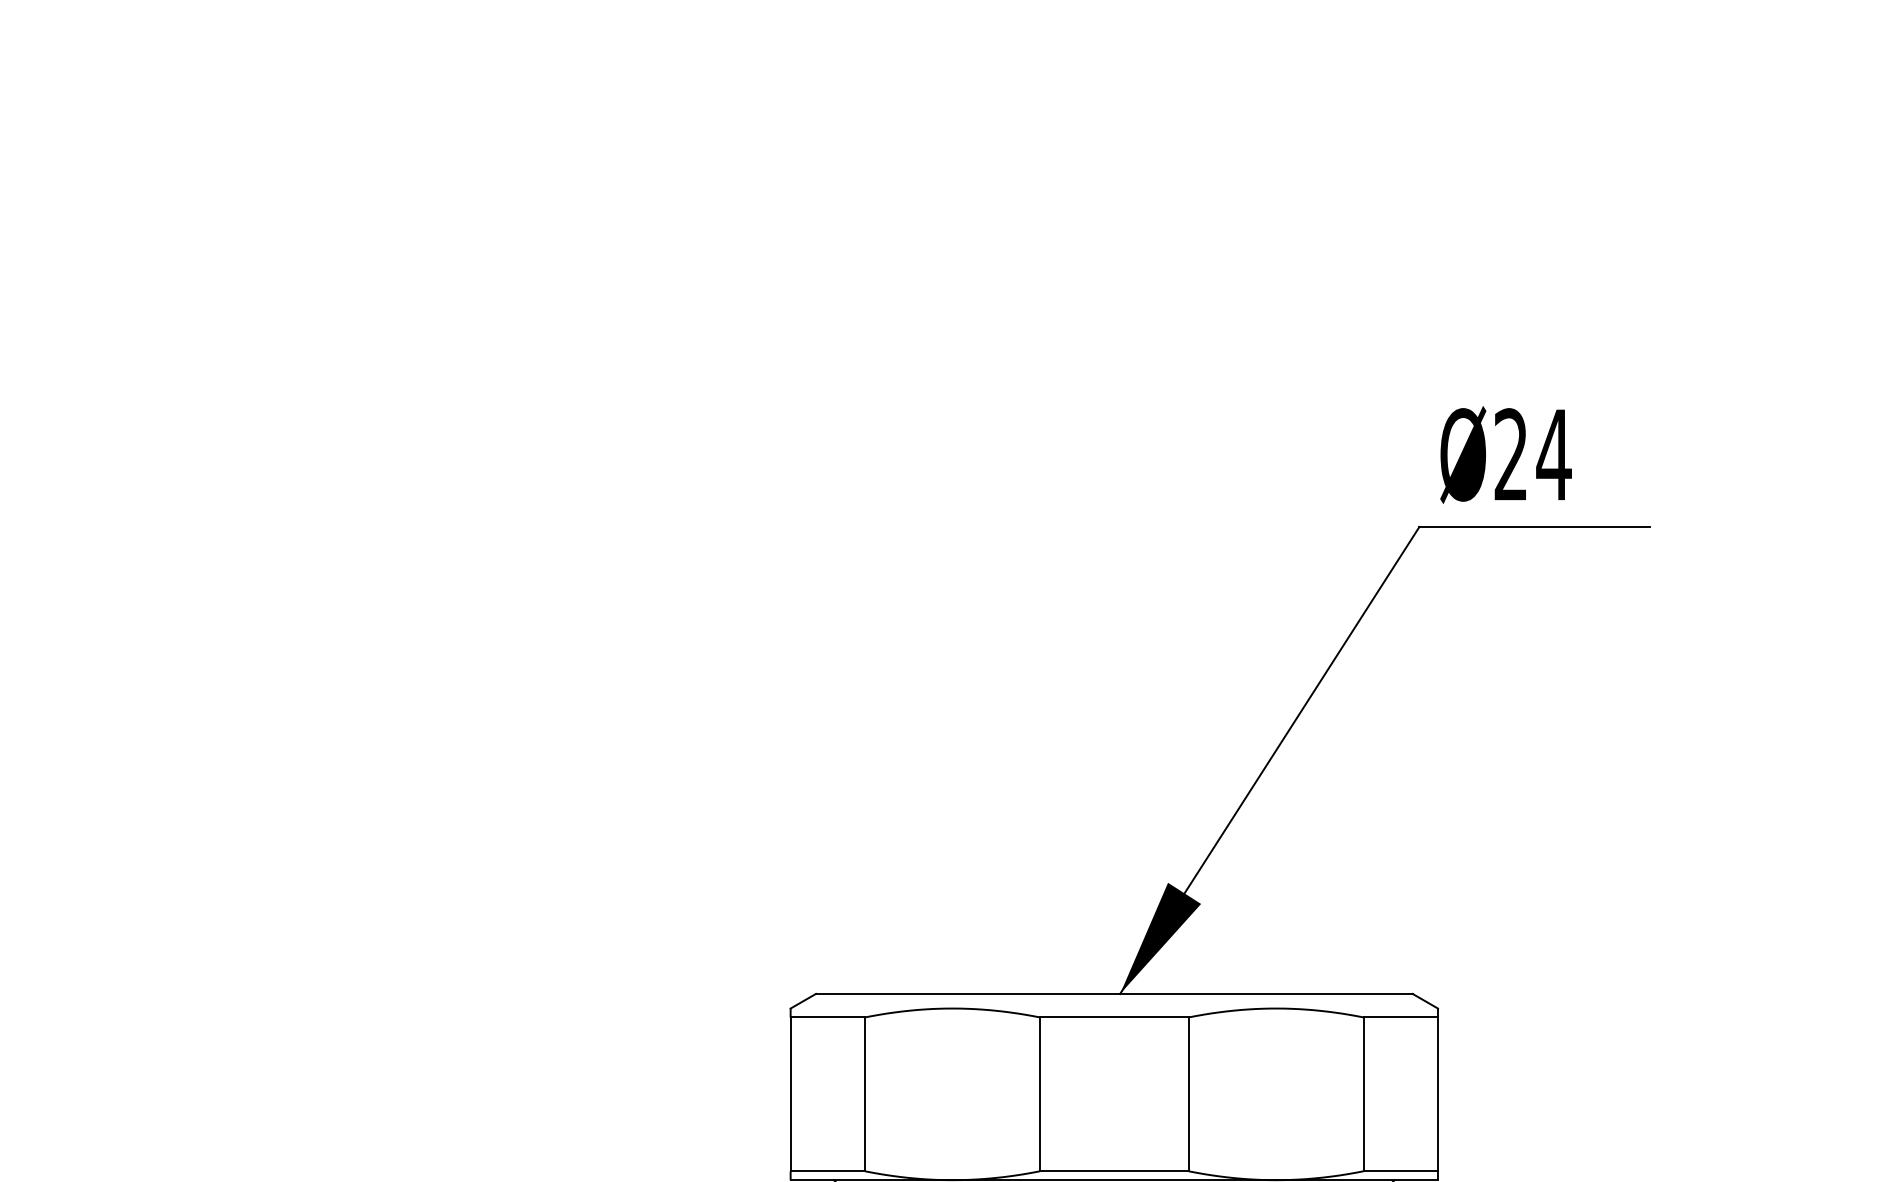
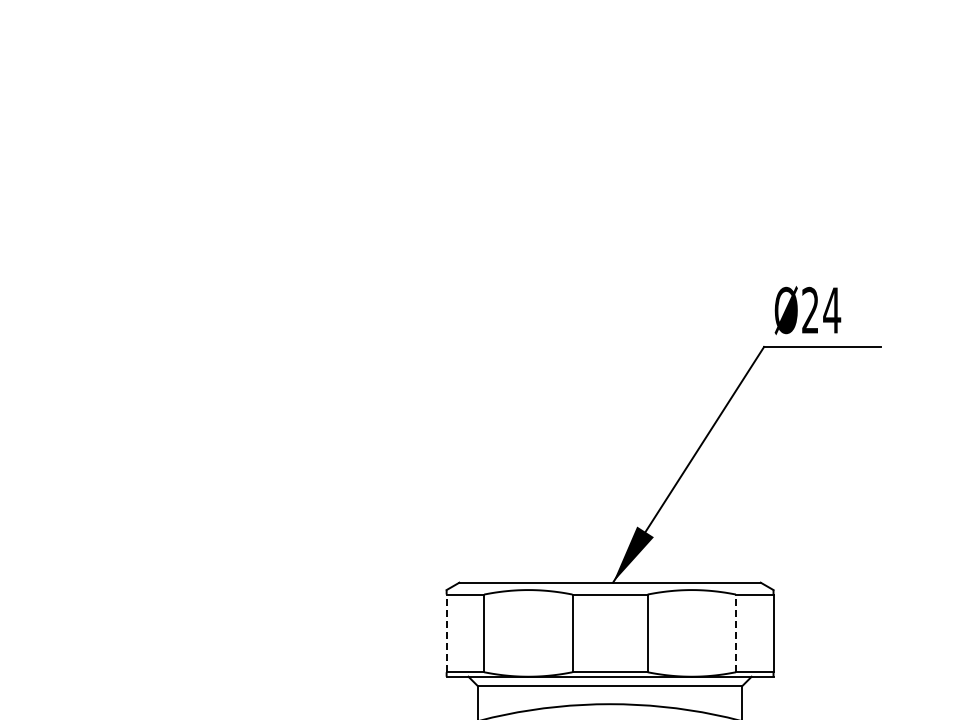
line: (790, 1094) -> (446, 633), solid -> dashed
line: (1362, 1094) -> (735, 633), solid -> dashed

